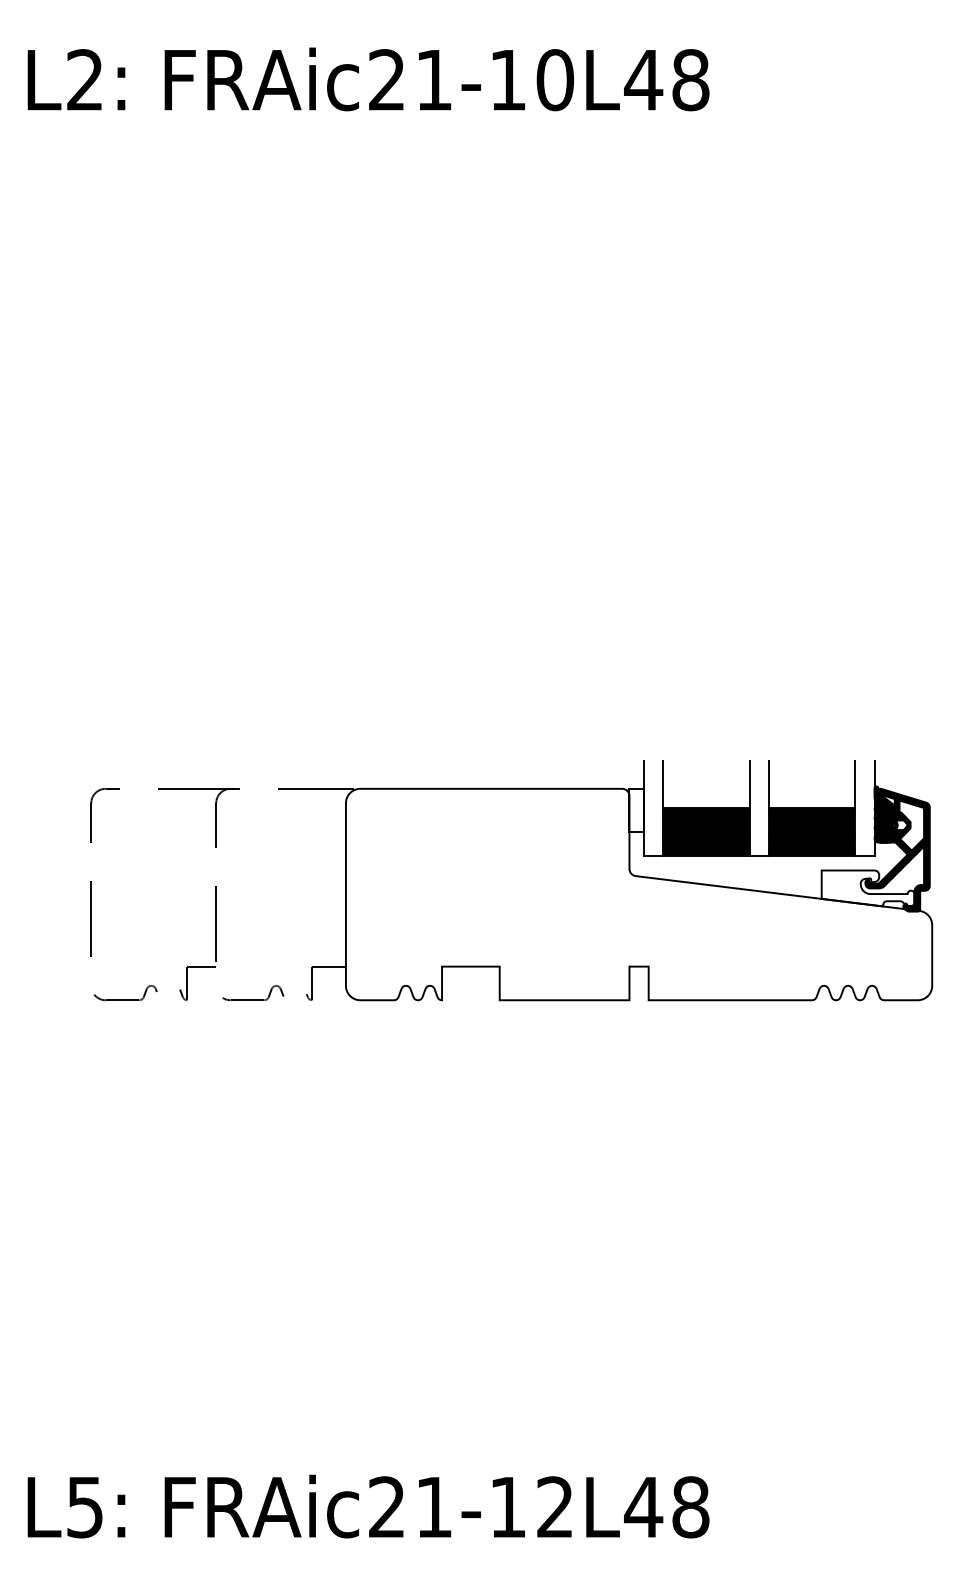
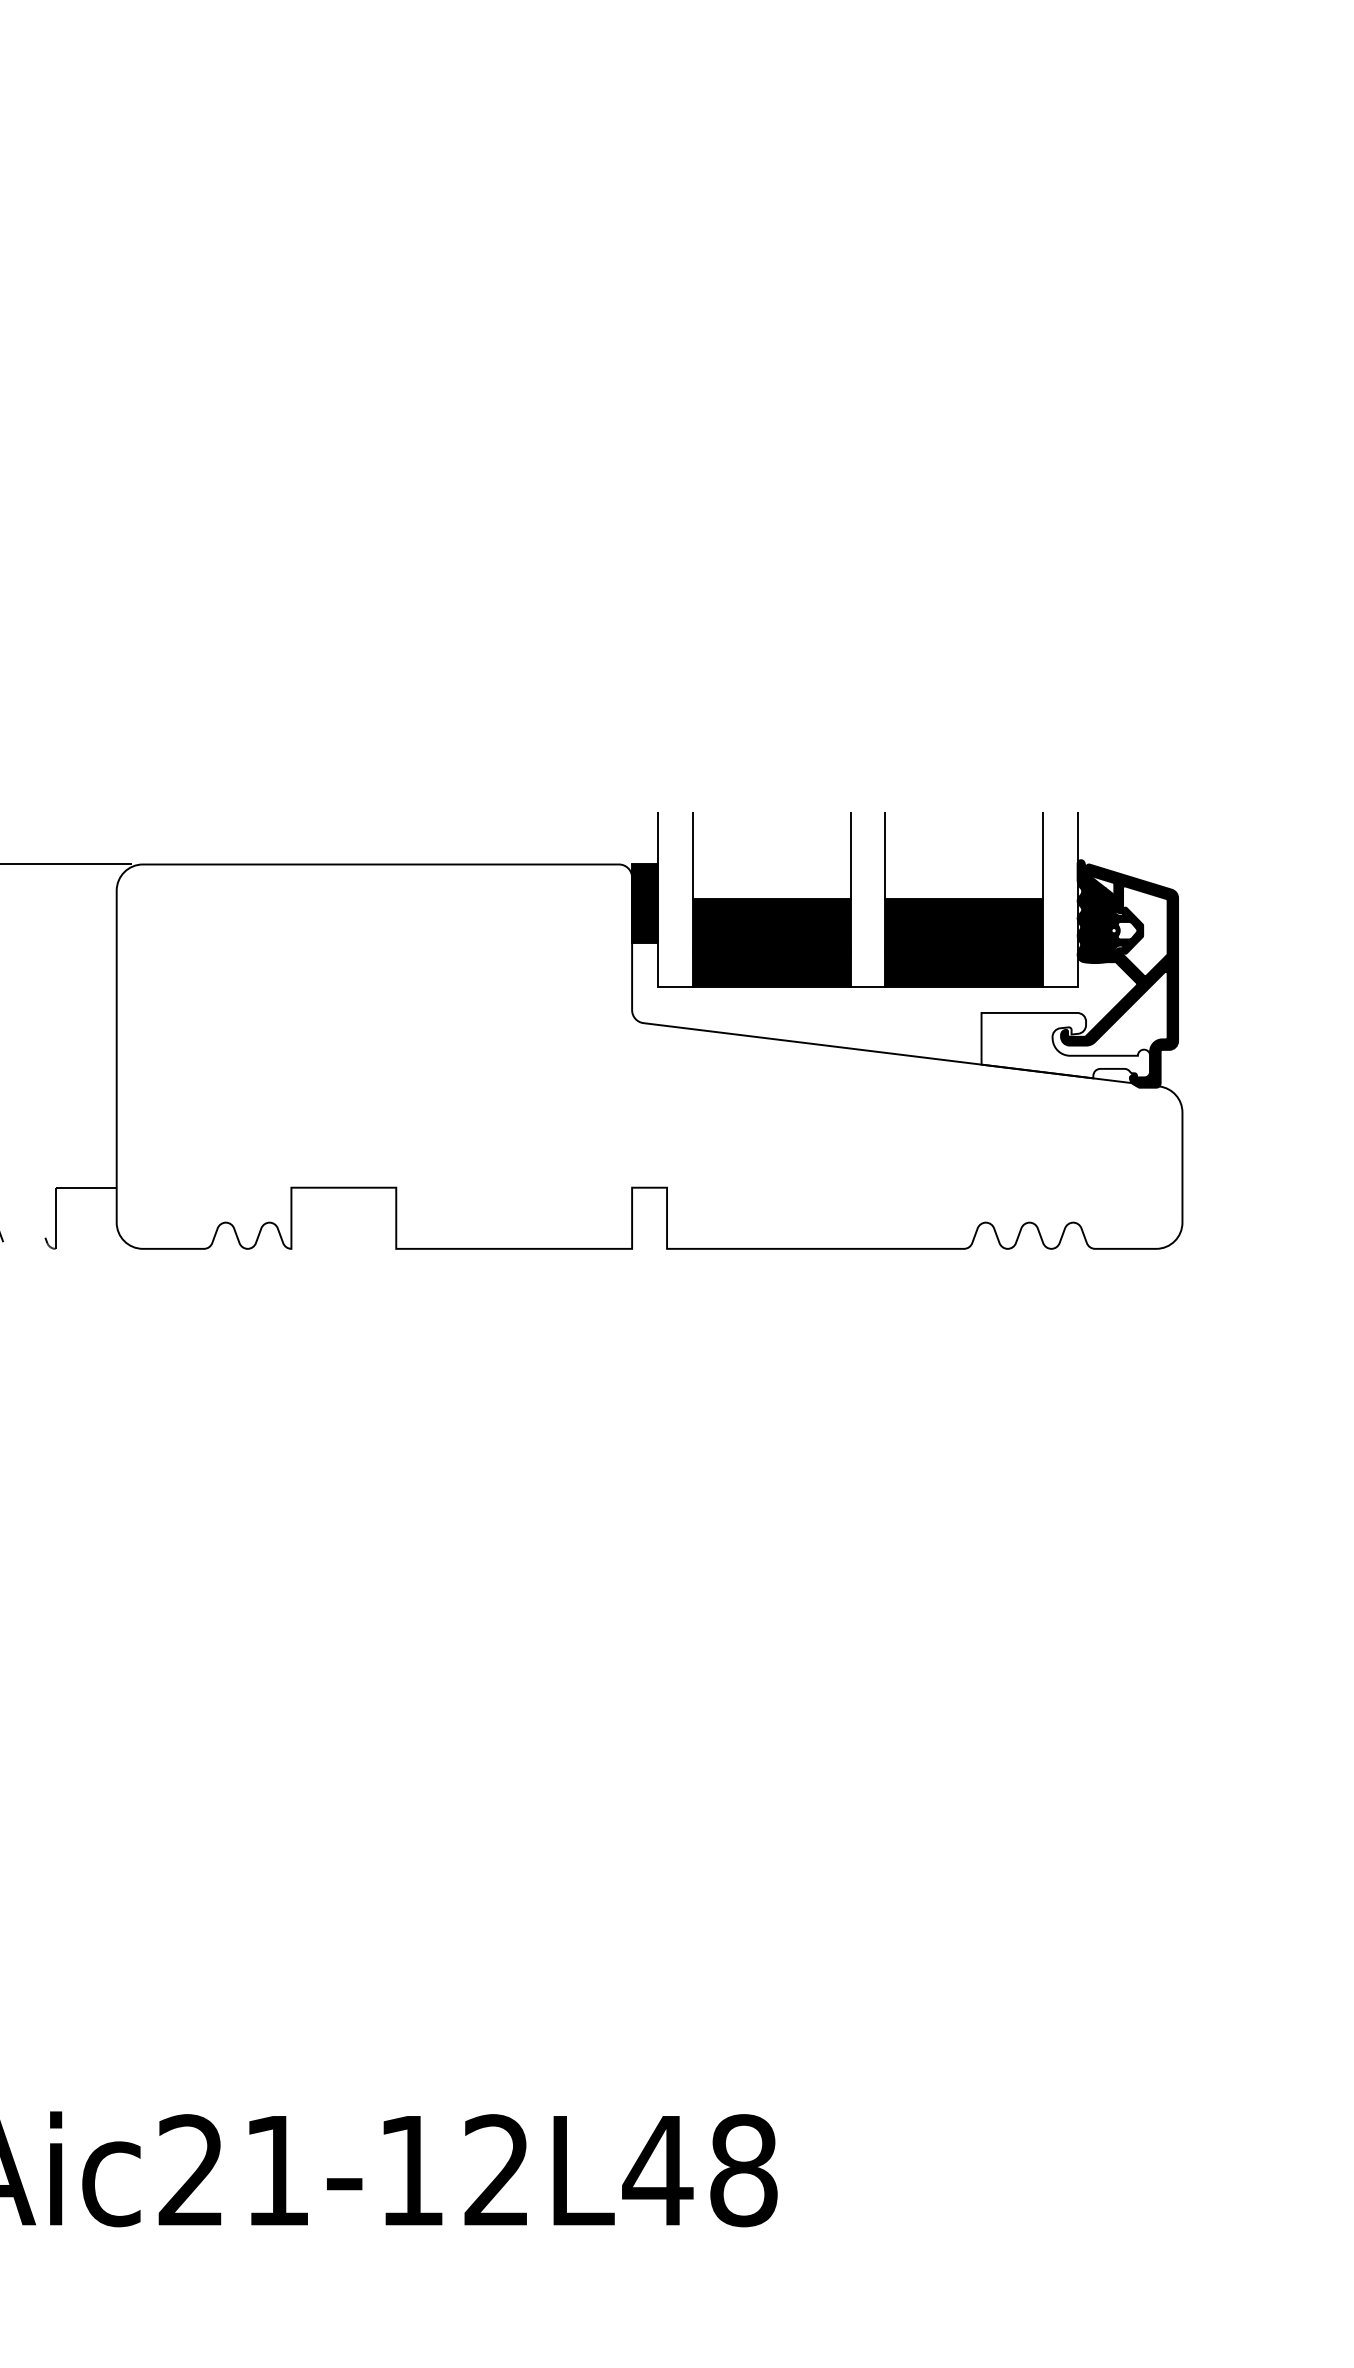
fill: (636, 810) -> (644, 903), added

